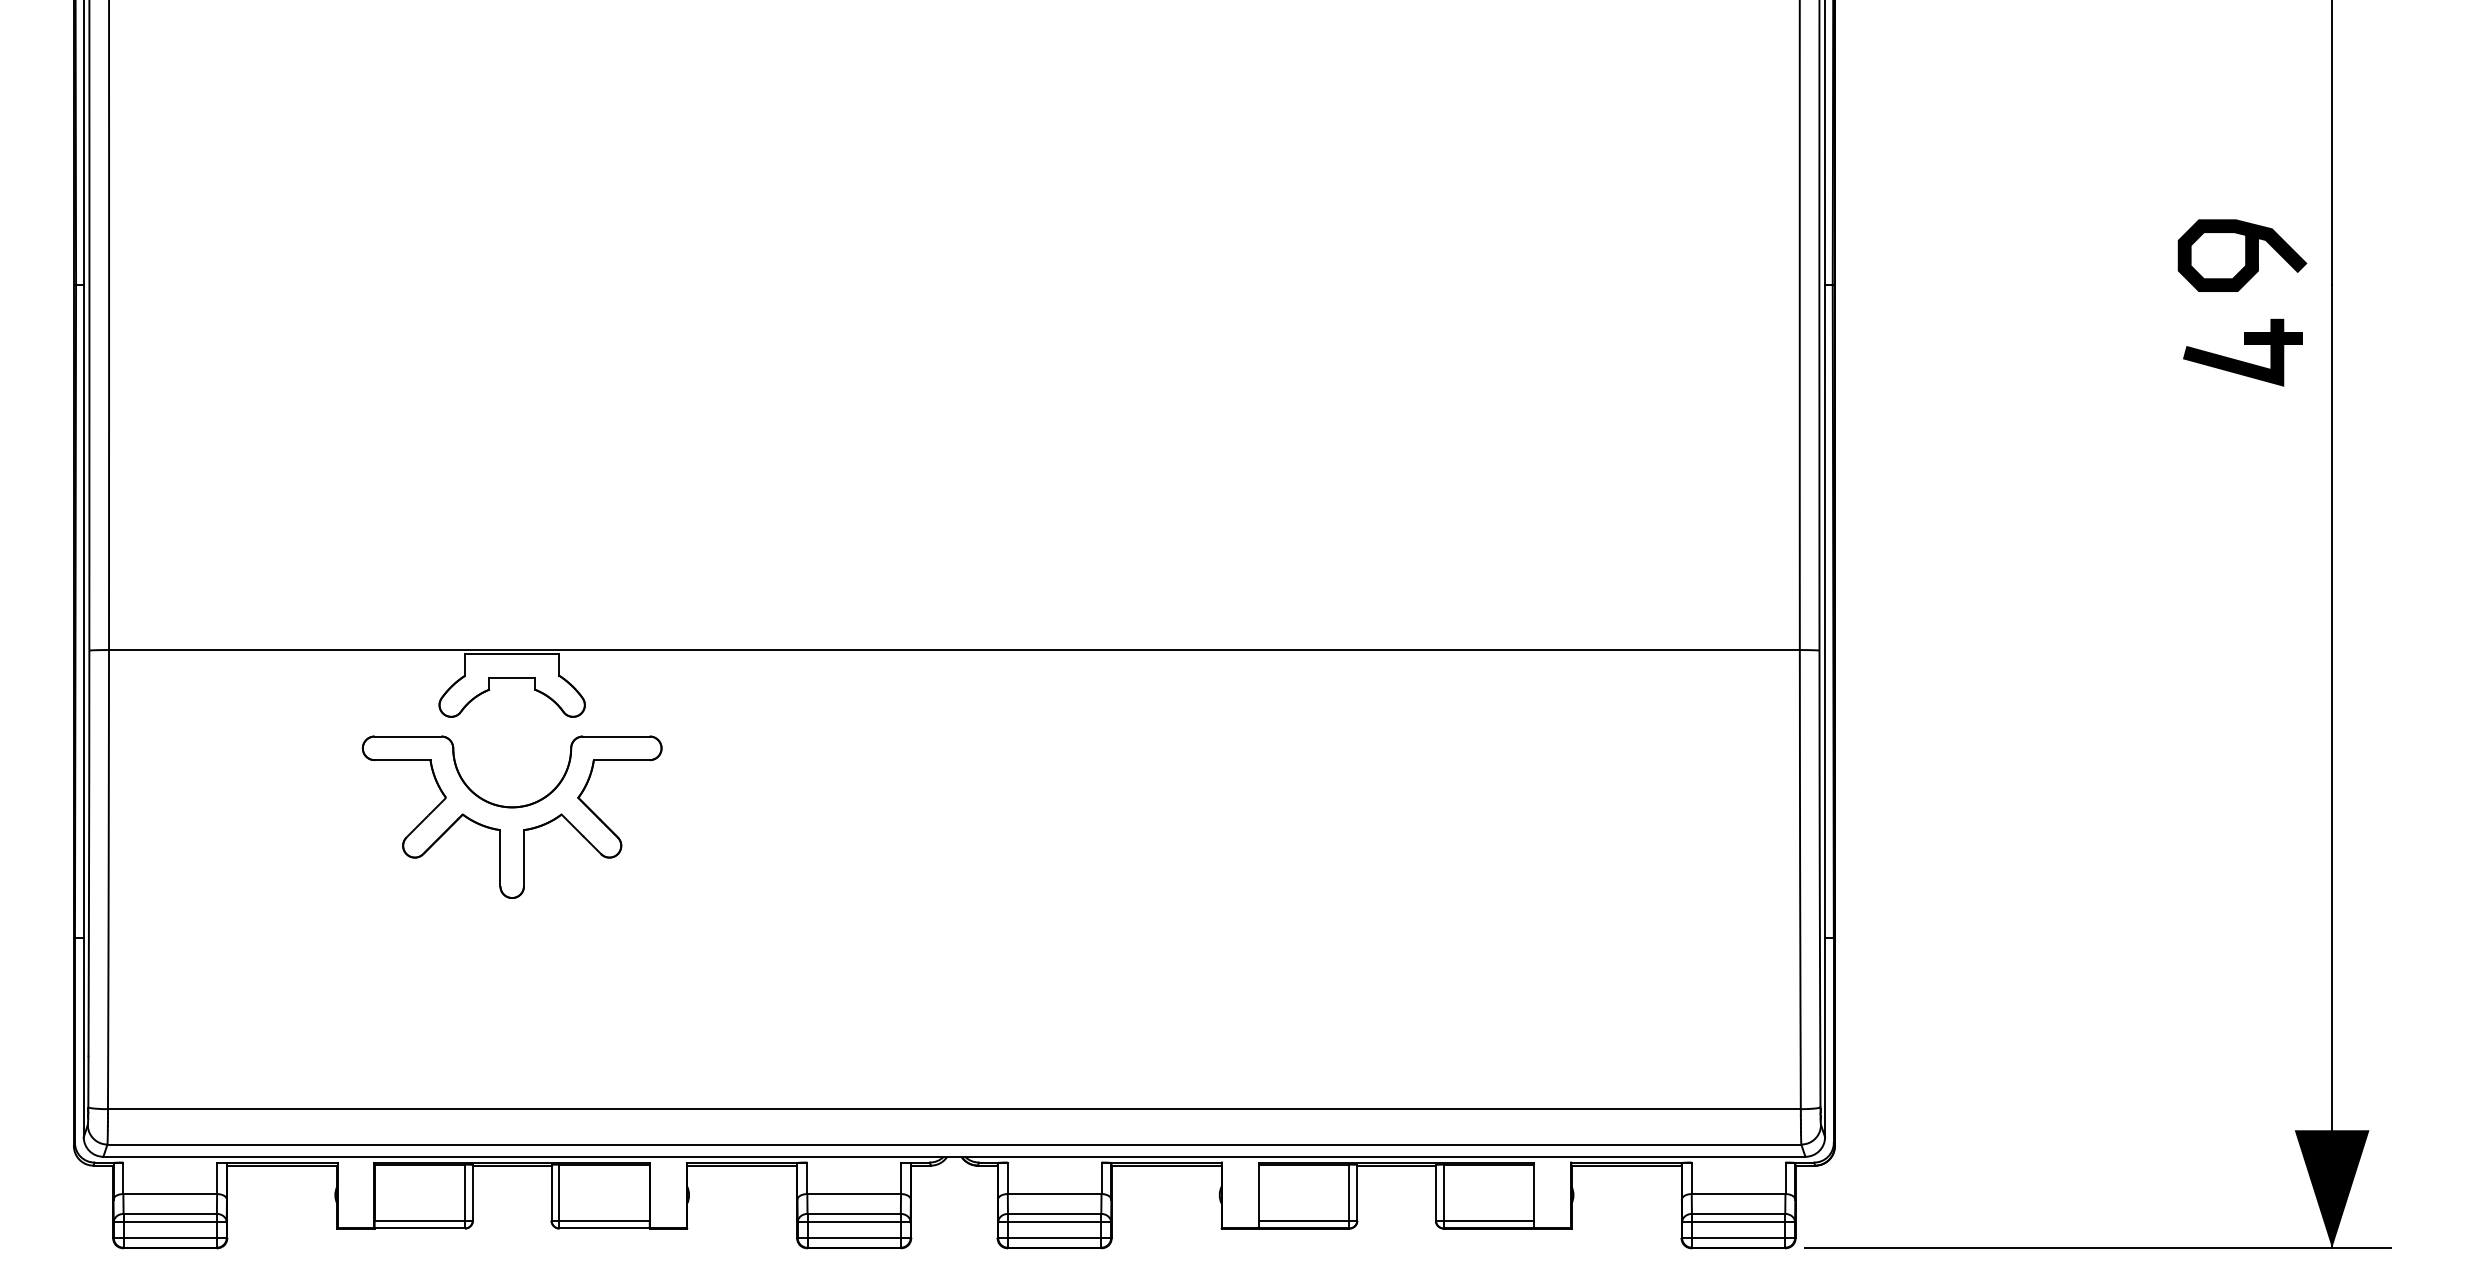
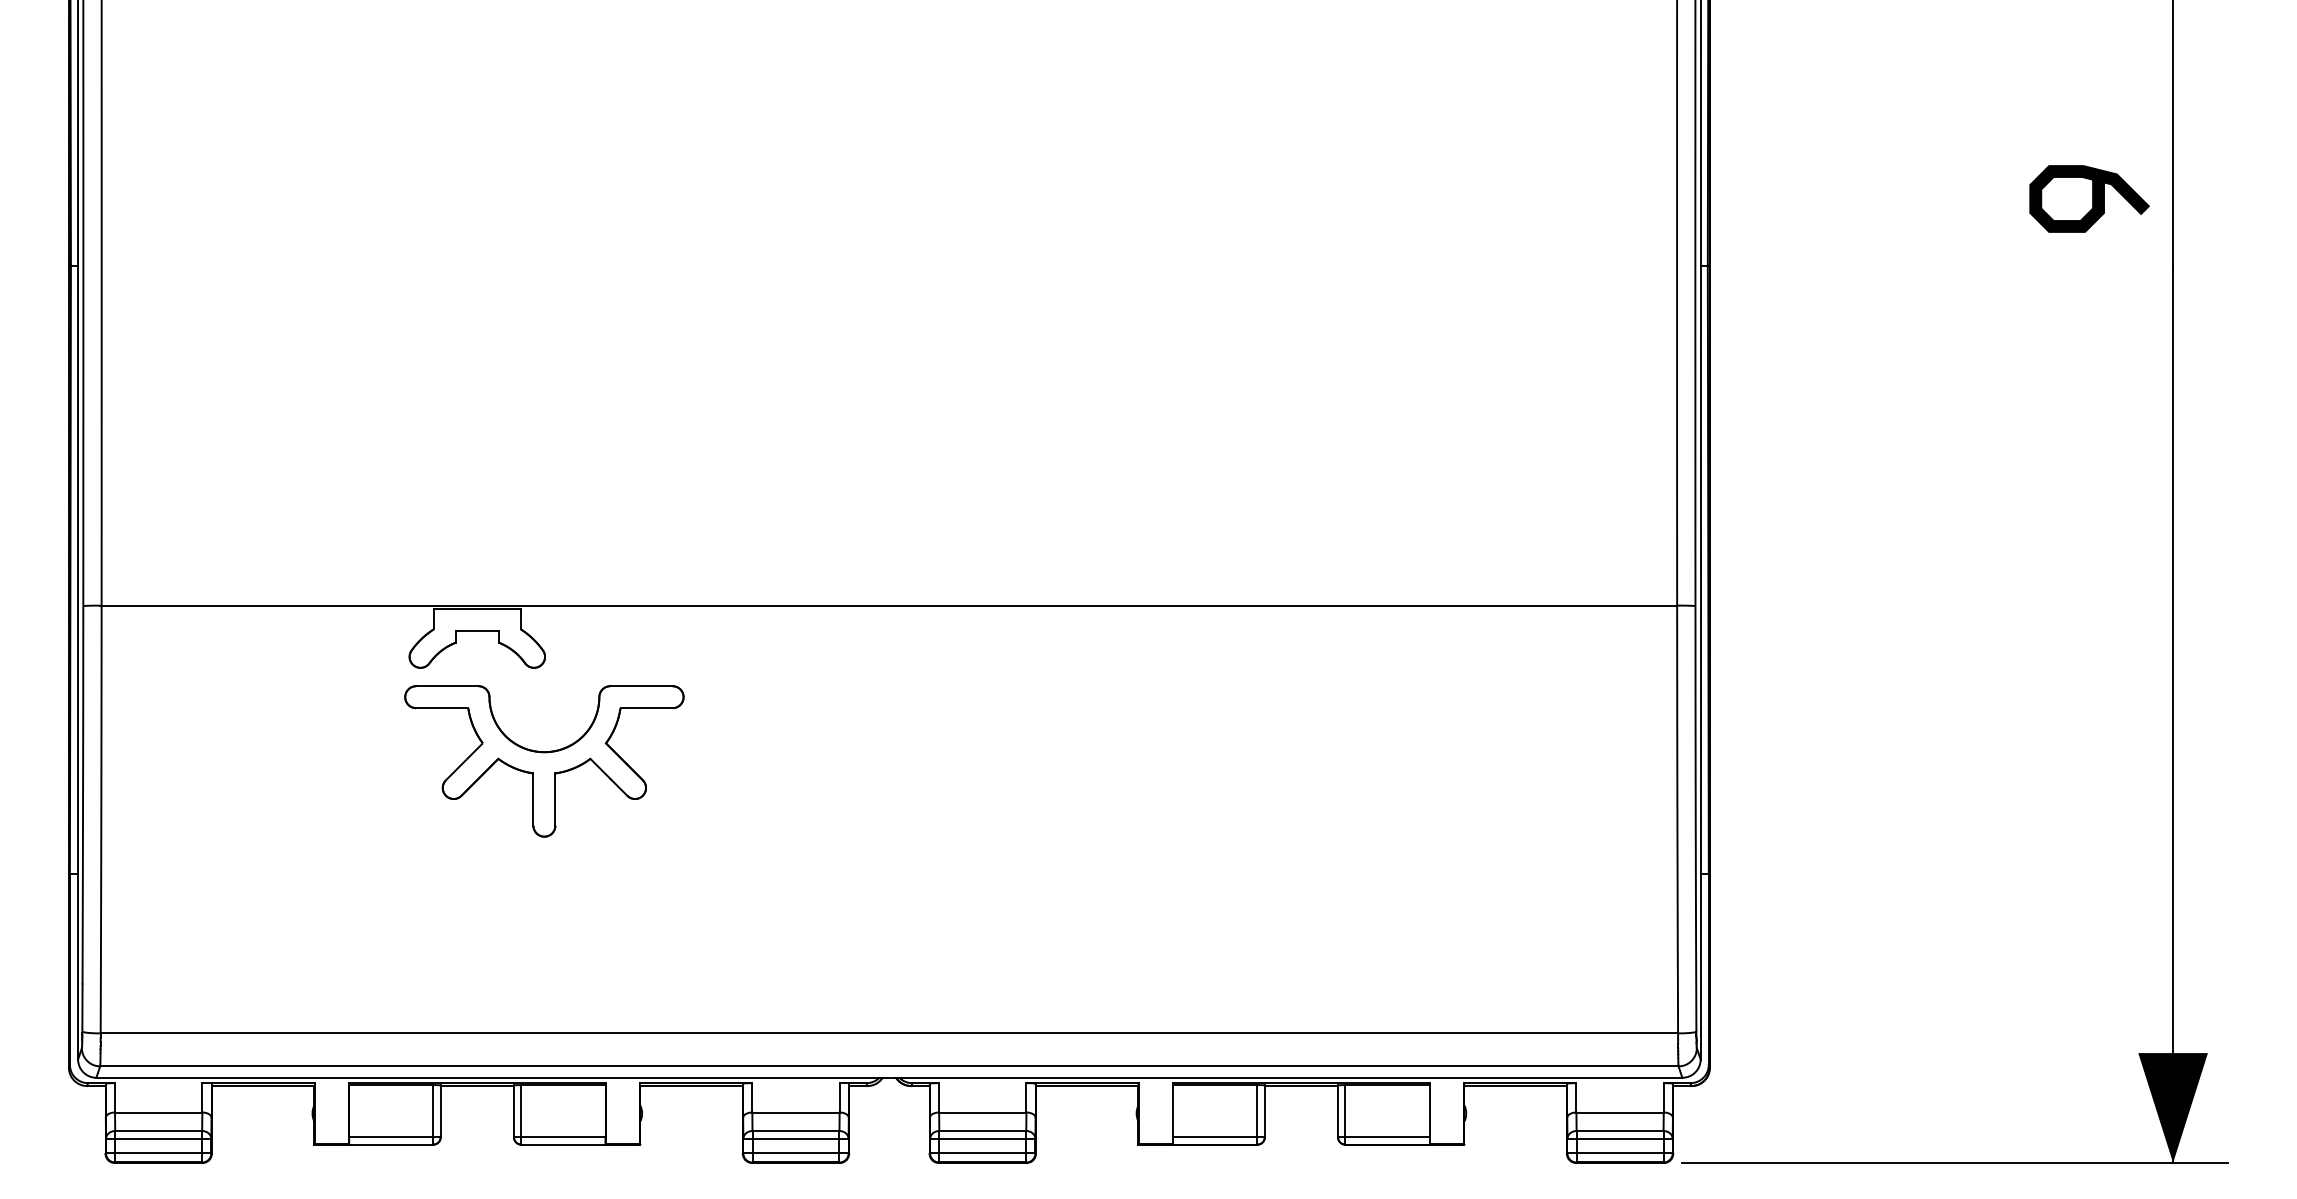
curve: (2245, 255) -> (2092, 198), moved
part: (2244, 344) -> (2091, 320), removed
part: (511, 816) -> (543, 760), moved

